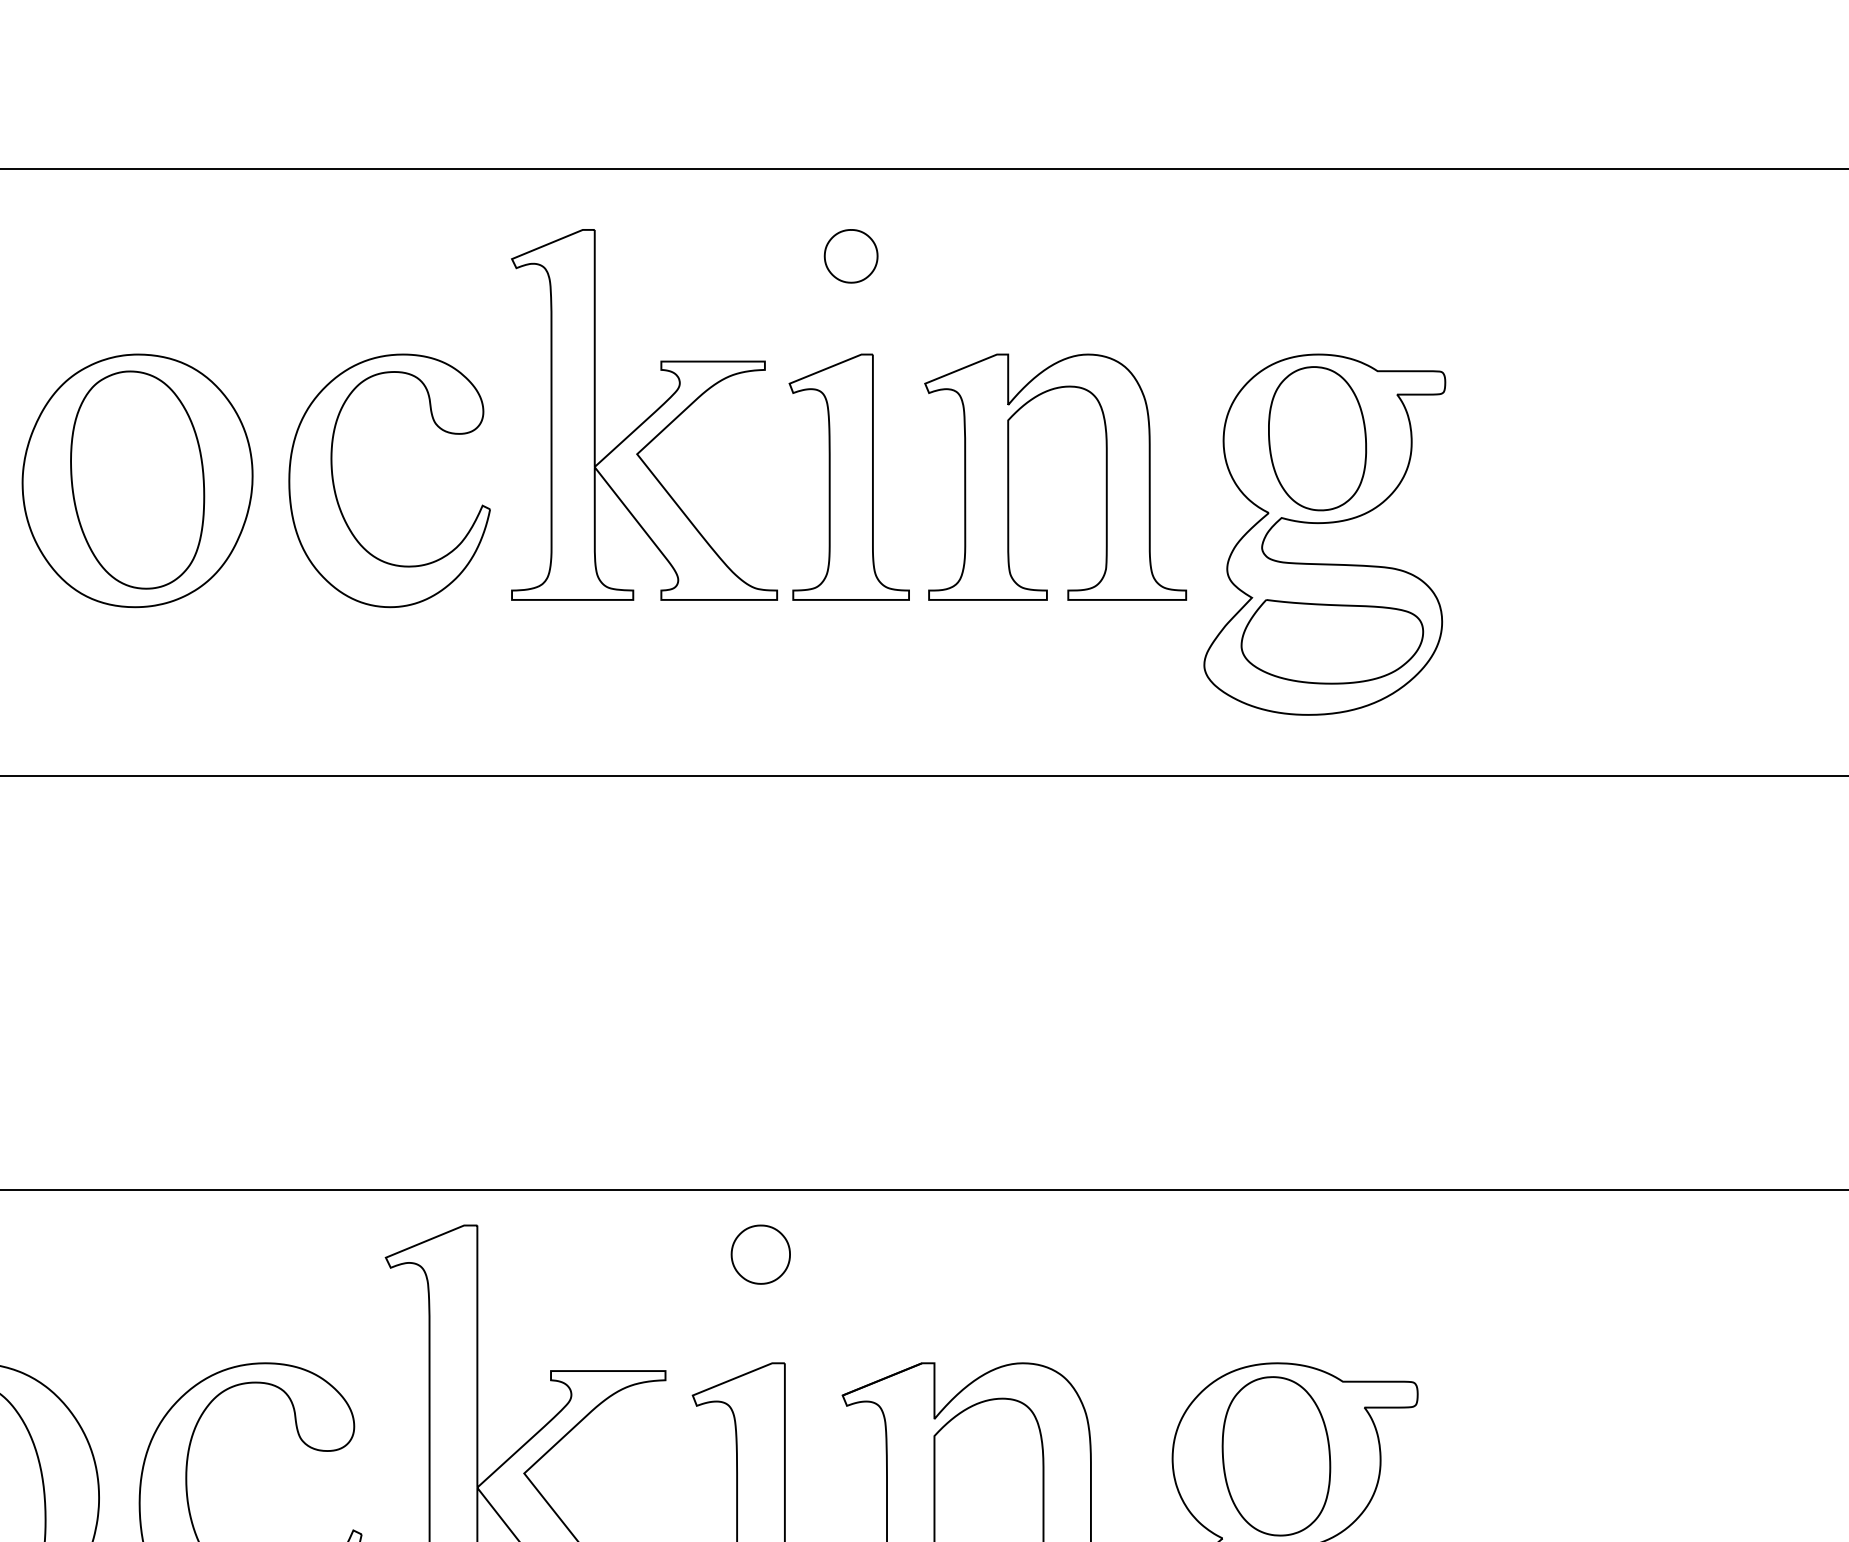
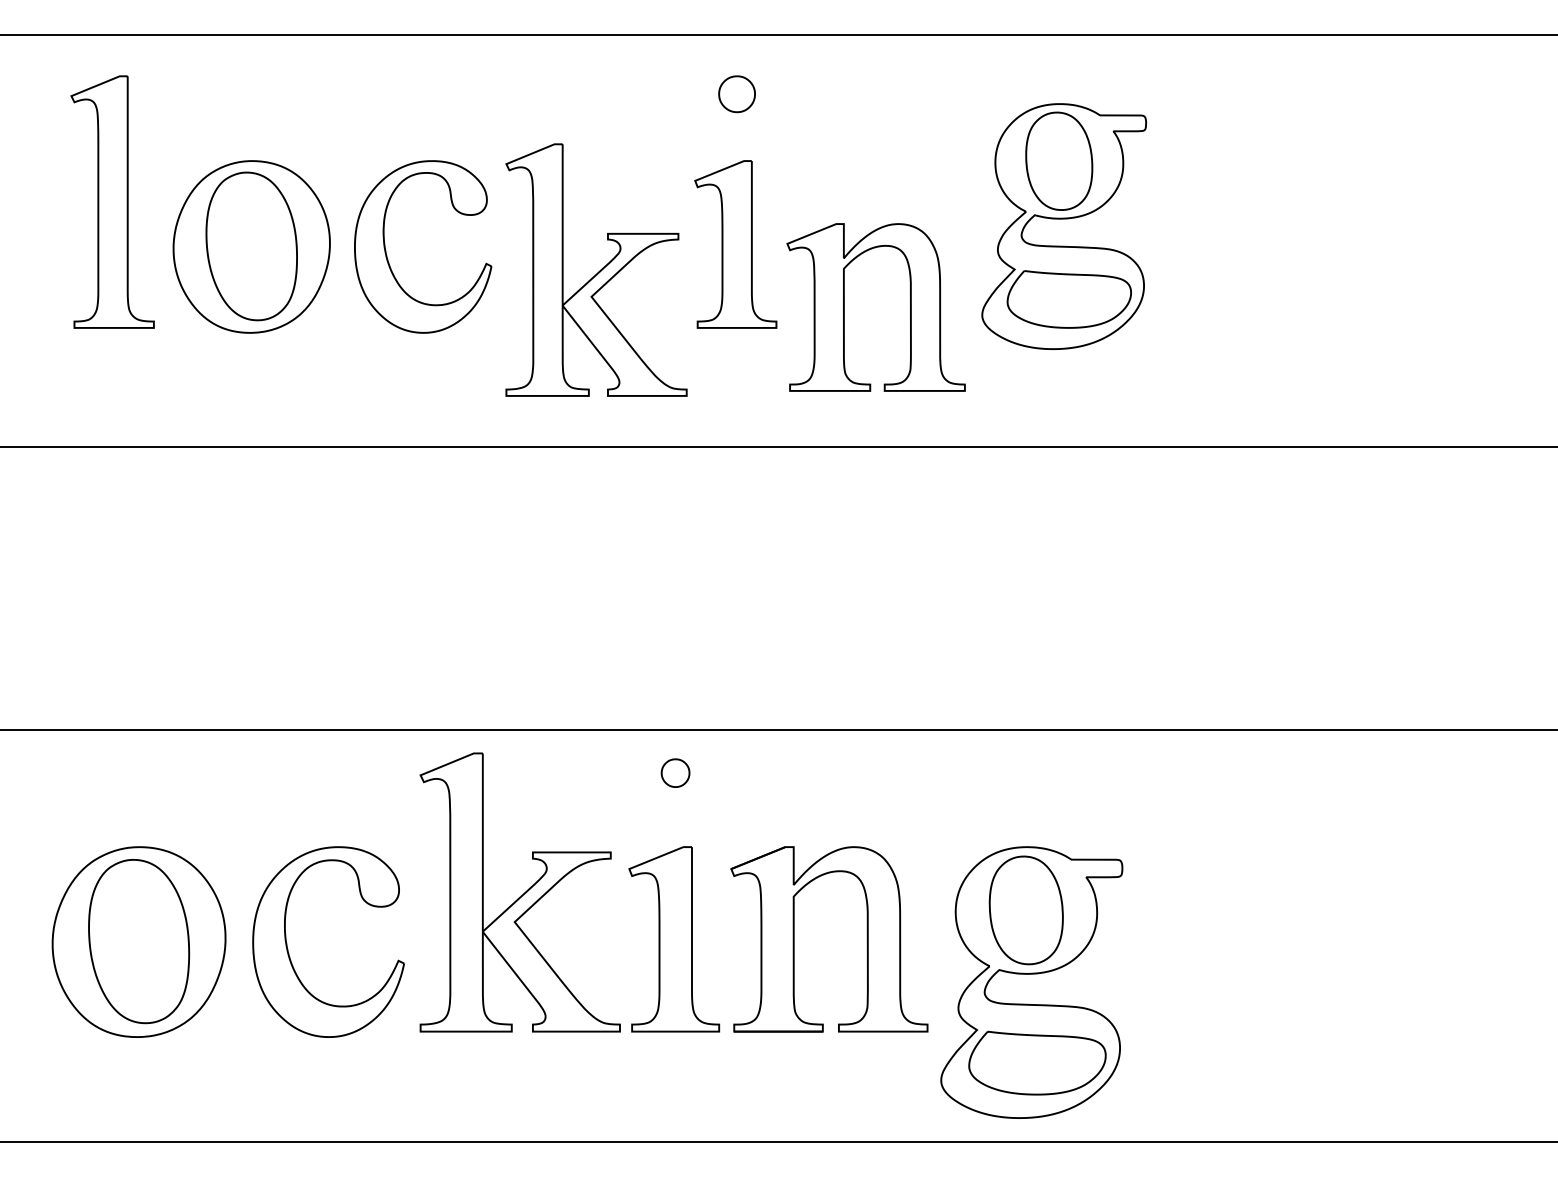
part: (644, 414) -> (596, 269), moved
part: (1009, 477) -> (844, 307), moved
part: (1323, 524) -> (1063, 219), moved
part: (760, 1253) -> (675, 772), size x0.7

